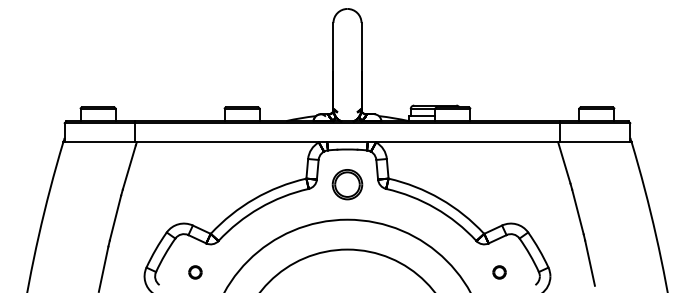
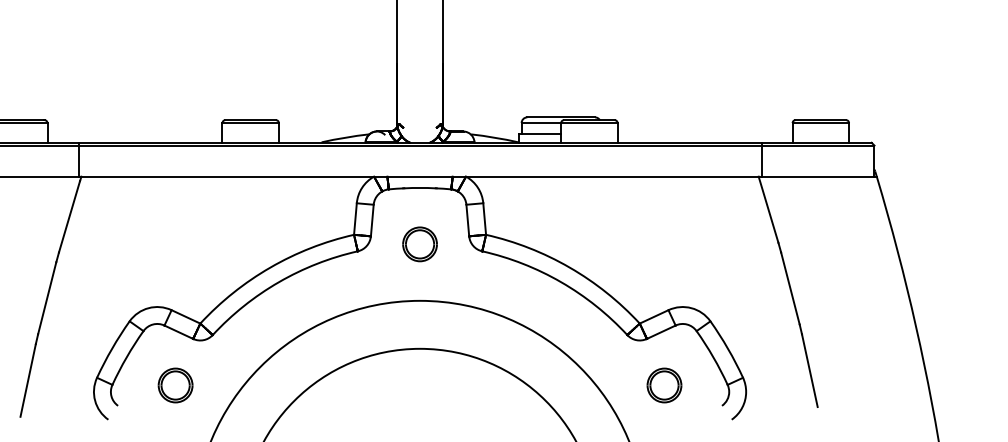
part: (347, 184) -> (420, 244), size x0.71
part: (195, 272) -> (175, 385), size x1.67
part: (499, 272) -> (664, 385), size x1.67

